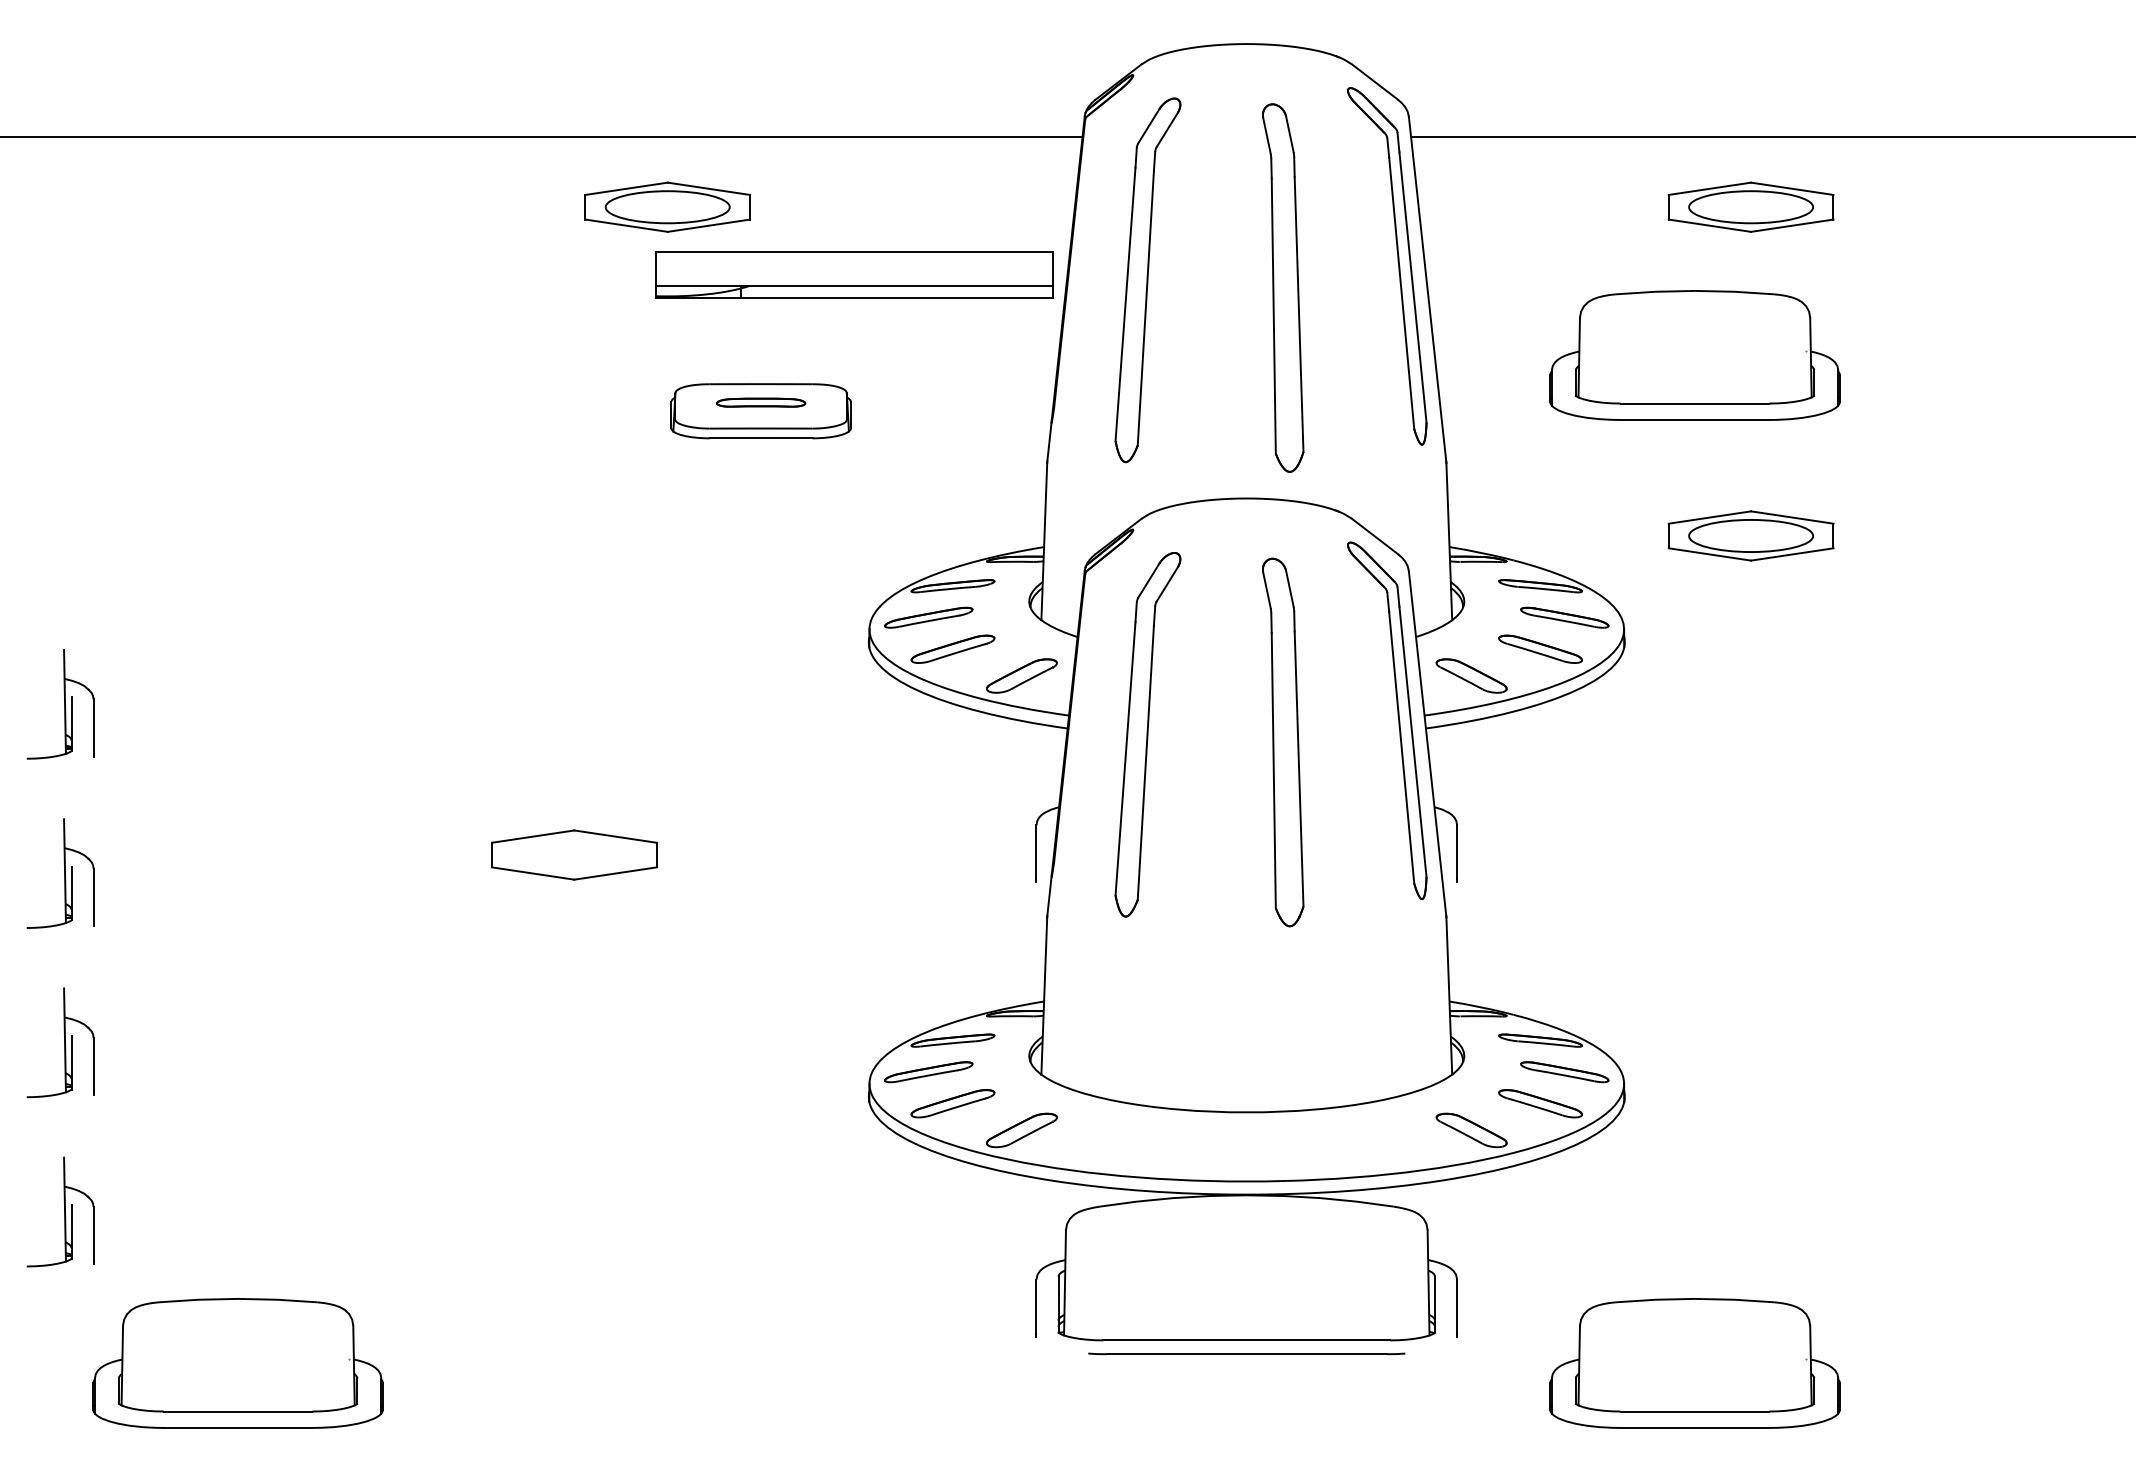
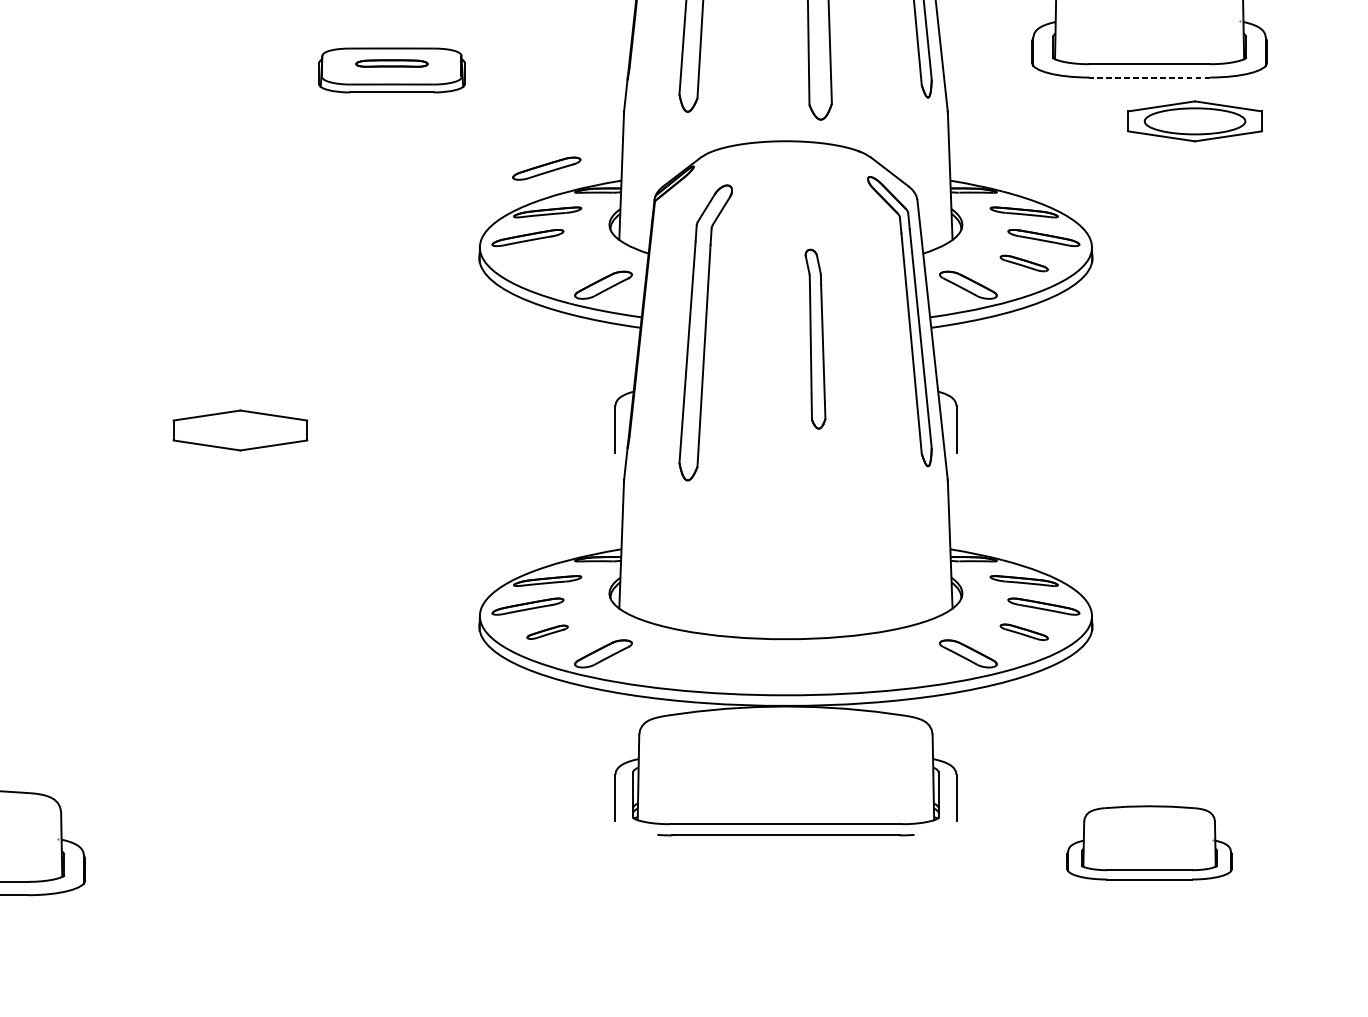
line: (1695, 419) -> (1149, 77), solid -> dashed
part: (1750, 535) -> (1194, 120), moved
part: (952, 648) -> (546, 168), moved
part: (1540, 648) -> (1024, 262), size x0.7
part: (1283, 742) -> (815, 339), size x0.6
part: (952, 1103) -> (547, 632), size x0.6
part: (1540, 1103) -> (1024, 632), size x0.7
part: (1694, 1363) -> (1149, 842), size x0.7

